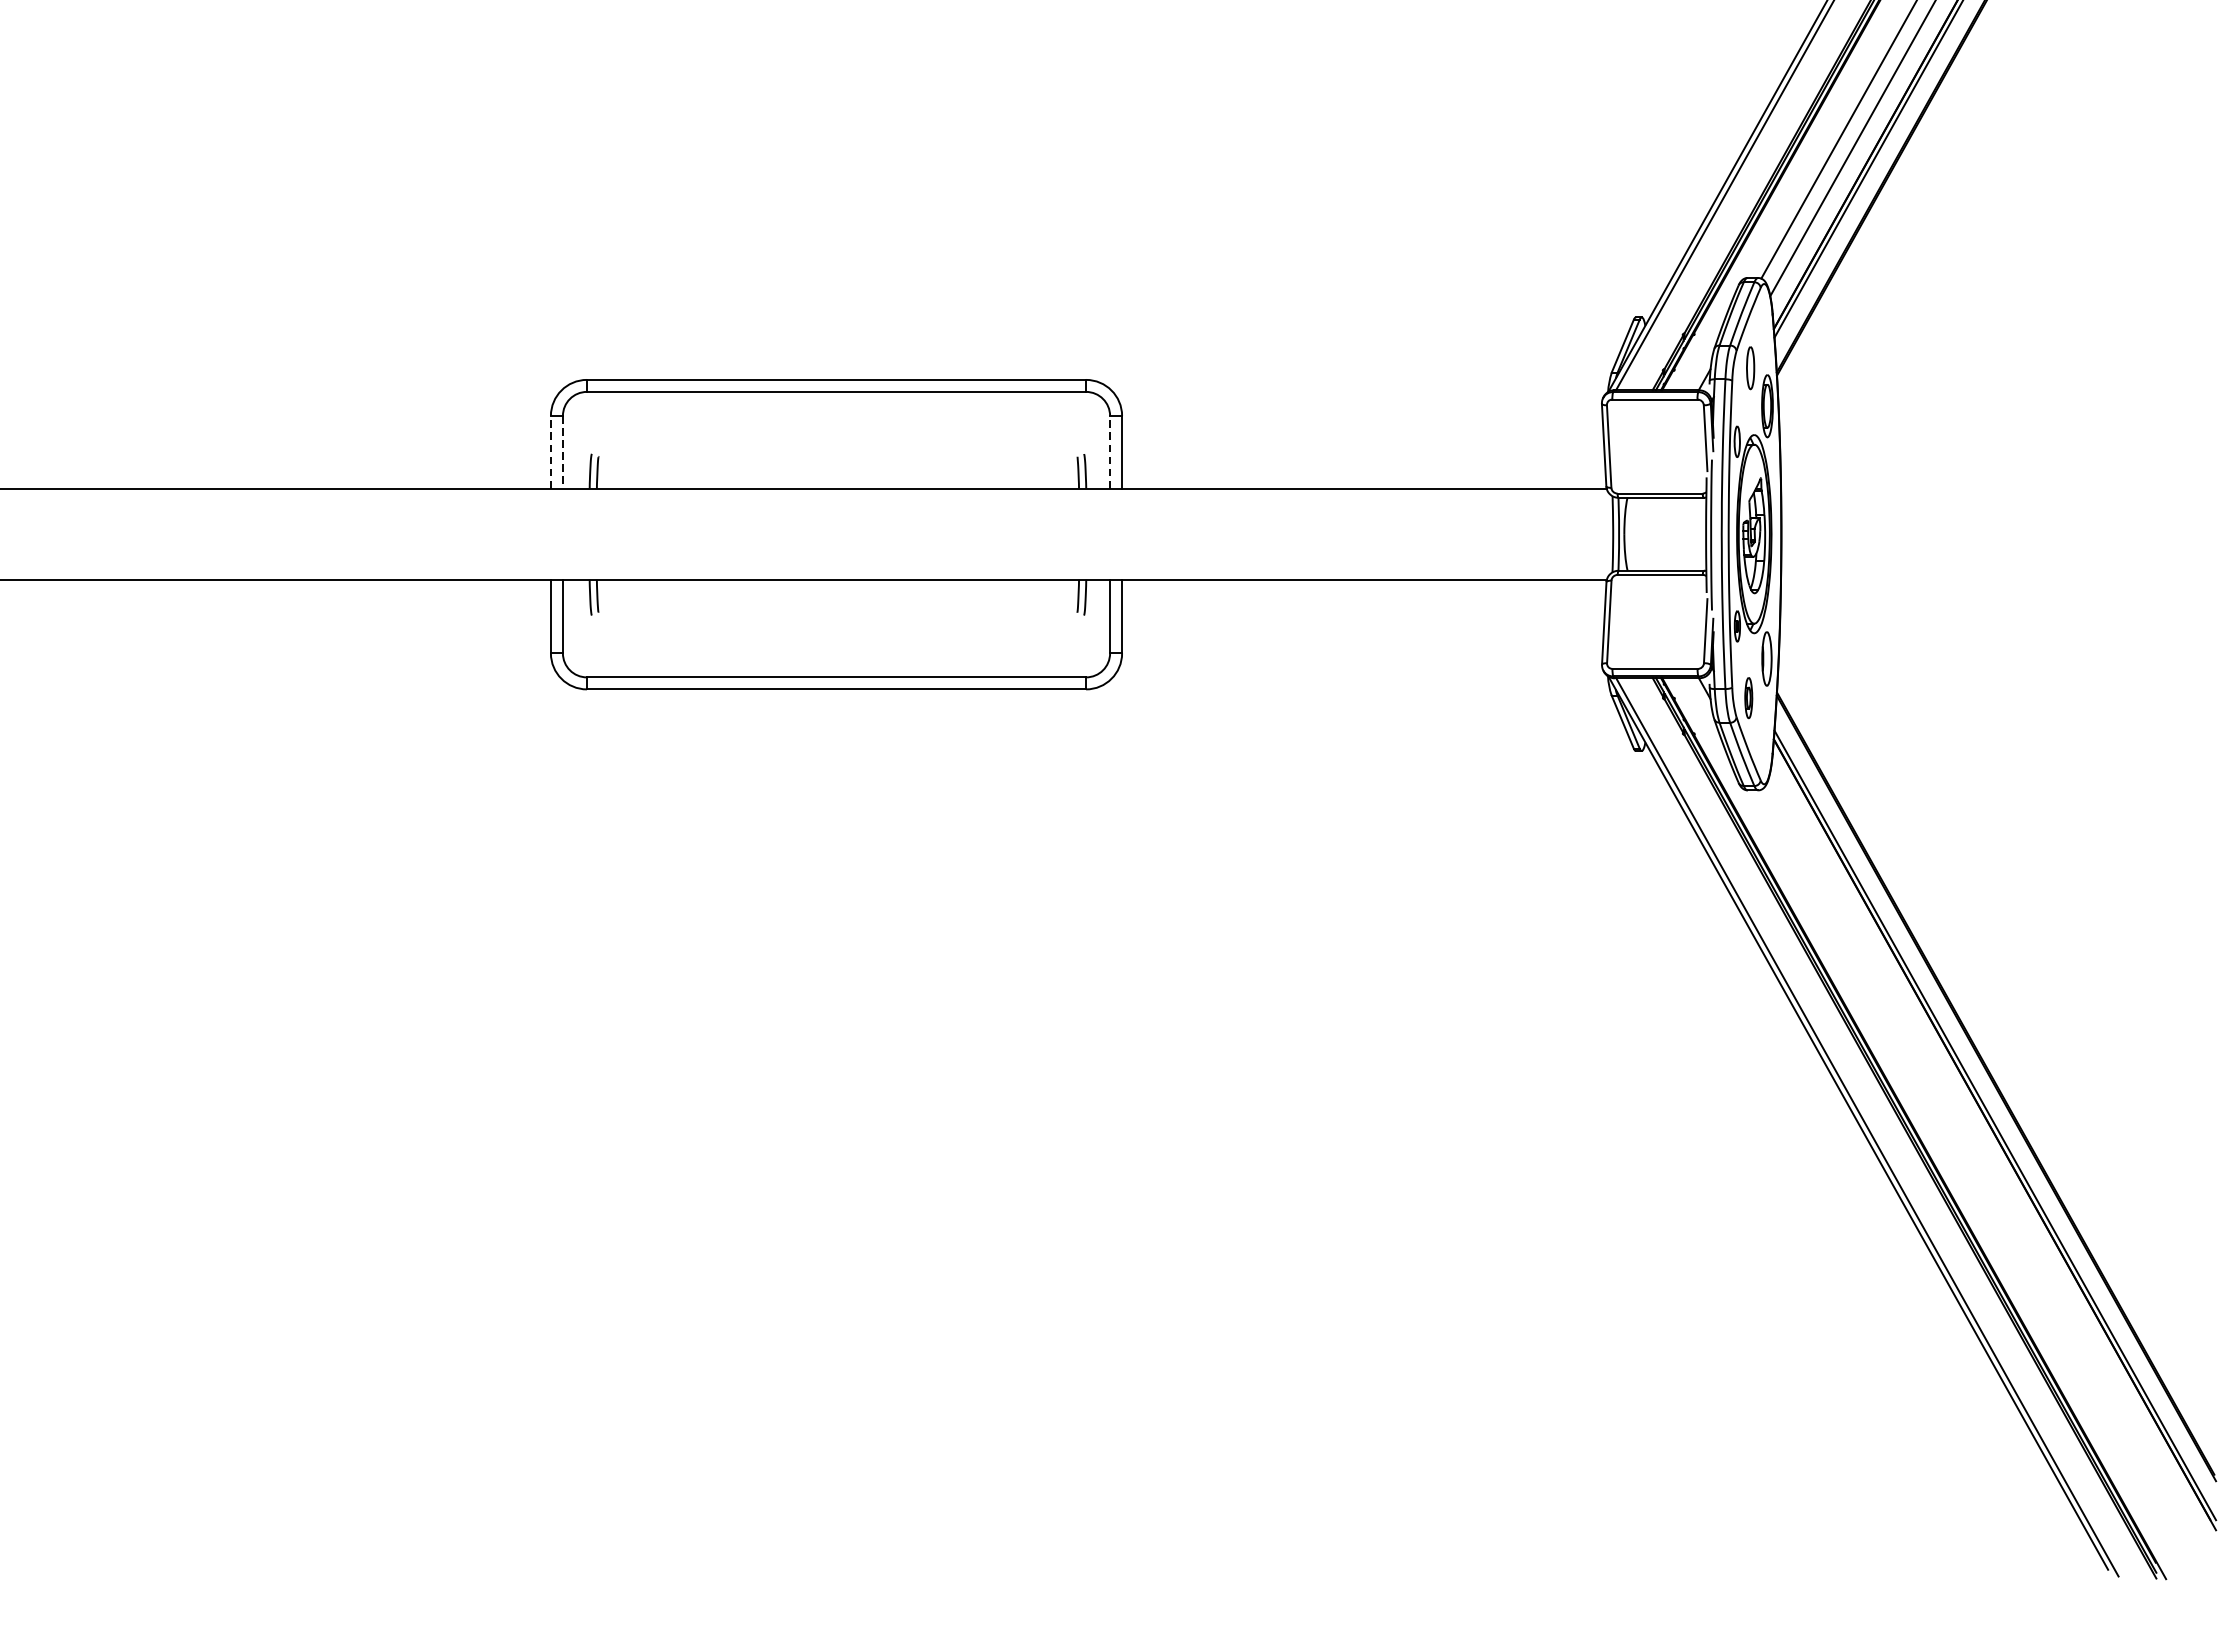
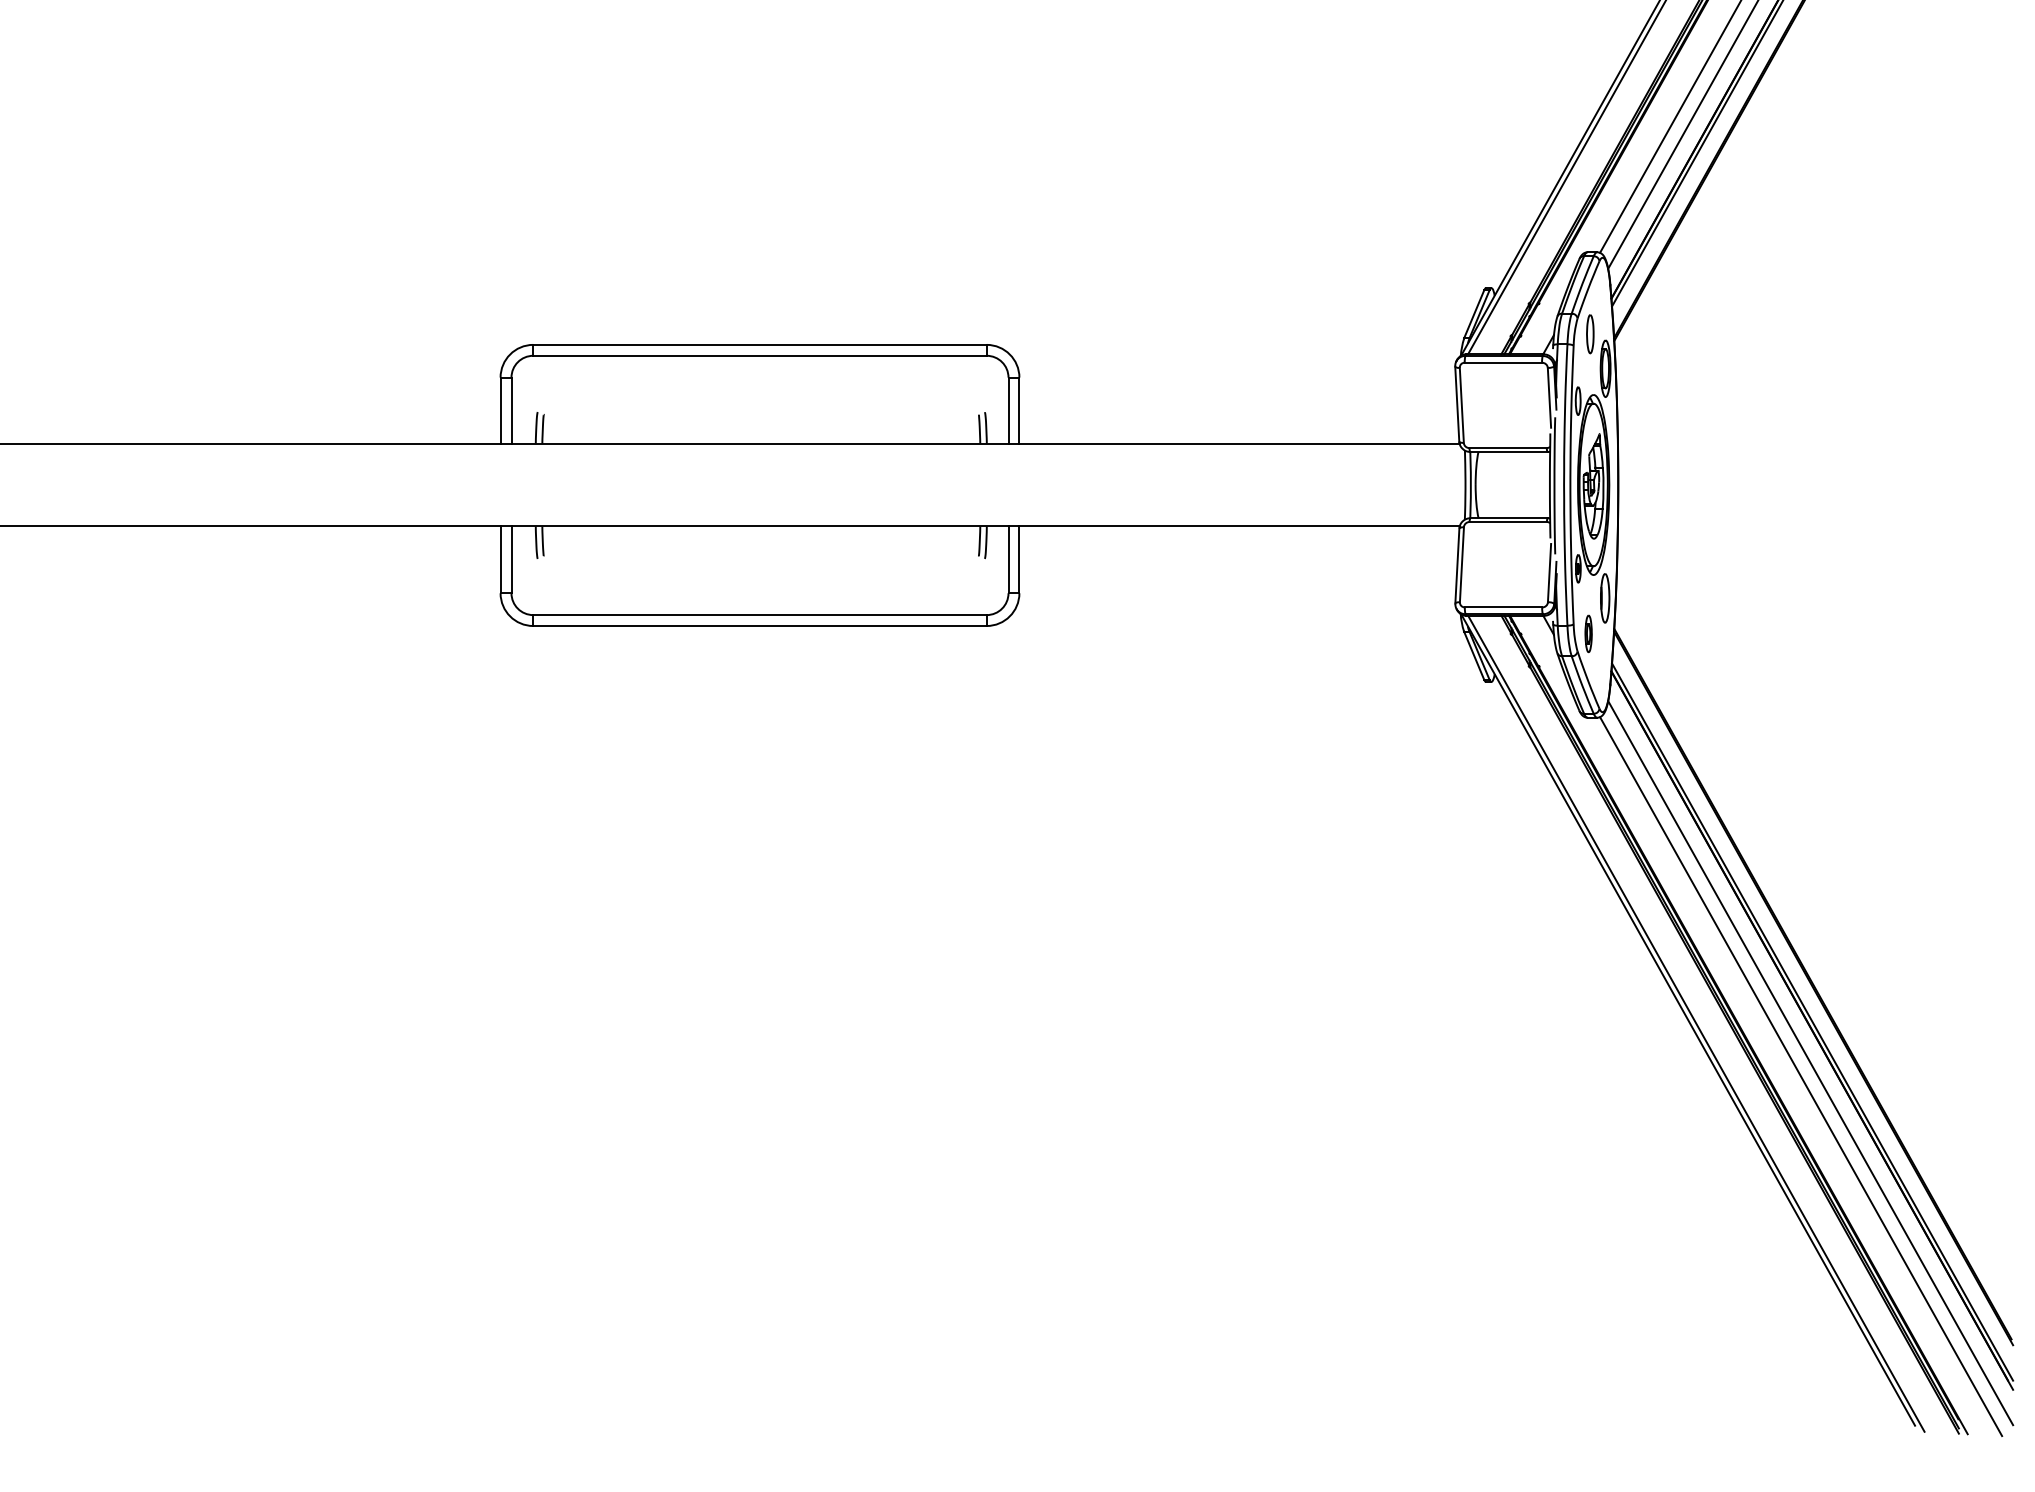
line: (550, 452) -> (500, 410), dashed -> solid
line: (562, 452) -> (511, 410), dashed -> solid
line: (1110, 452) -> (1008, 410), dashed -> solid
line: (1993, 1171) -> (1810, 1063), added
line: (1983, 1185) -> (1801, 1076), added

